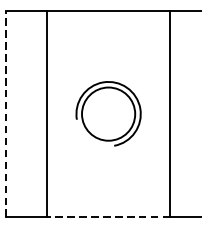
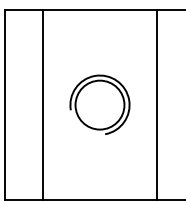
line: (5, 114) -> (5, 105), dashed -> solid
line: (108, 216) -> (99, 199), dashed -> solid

